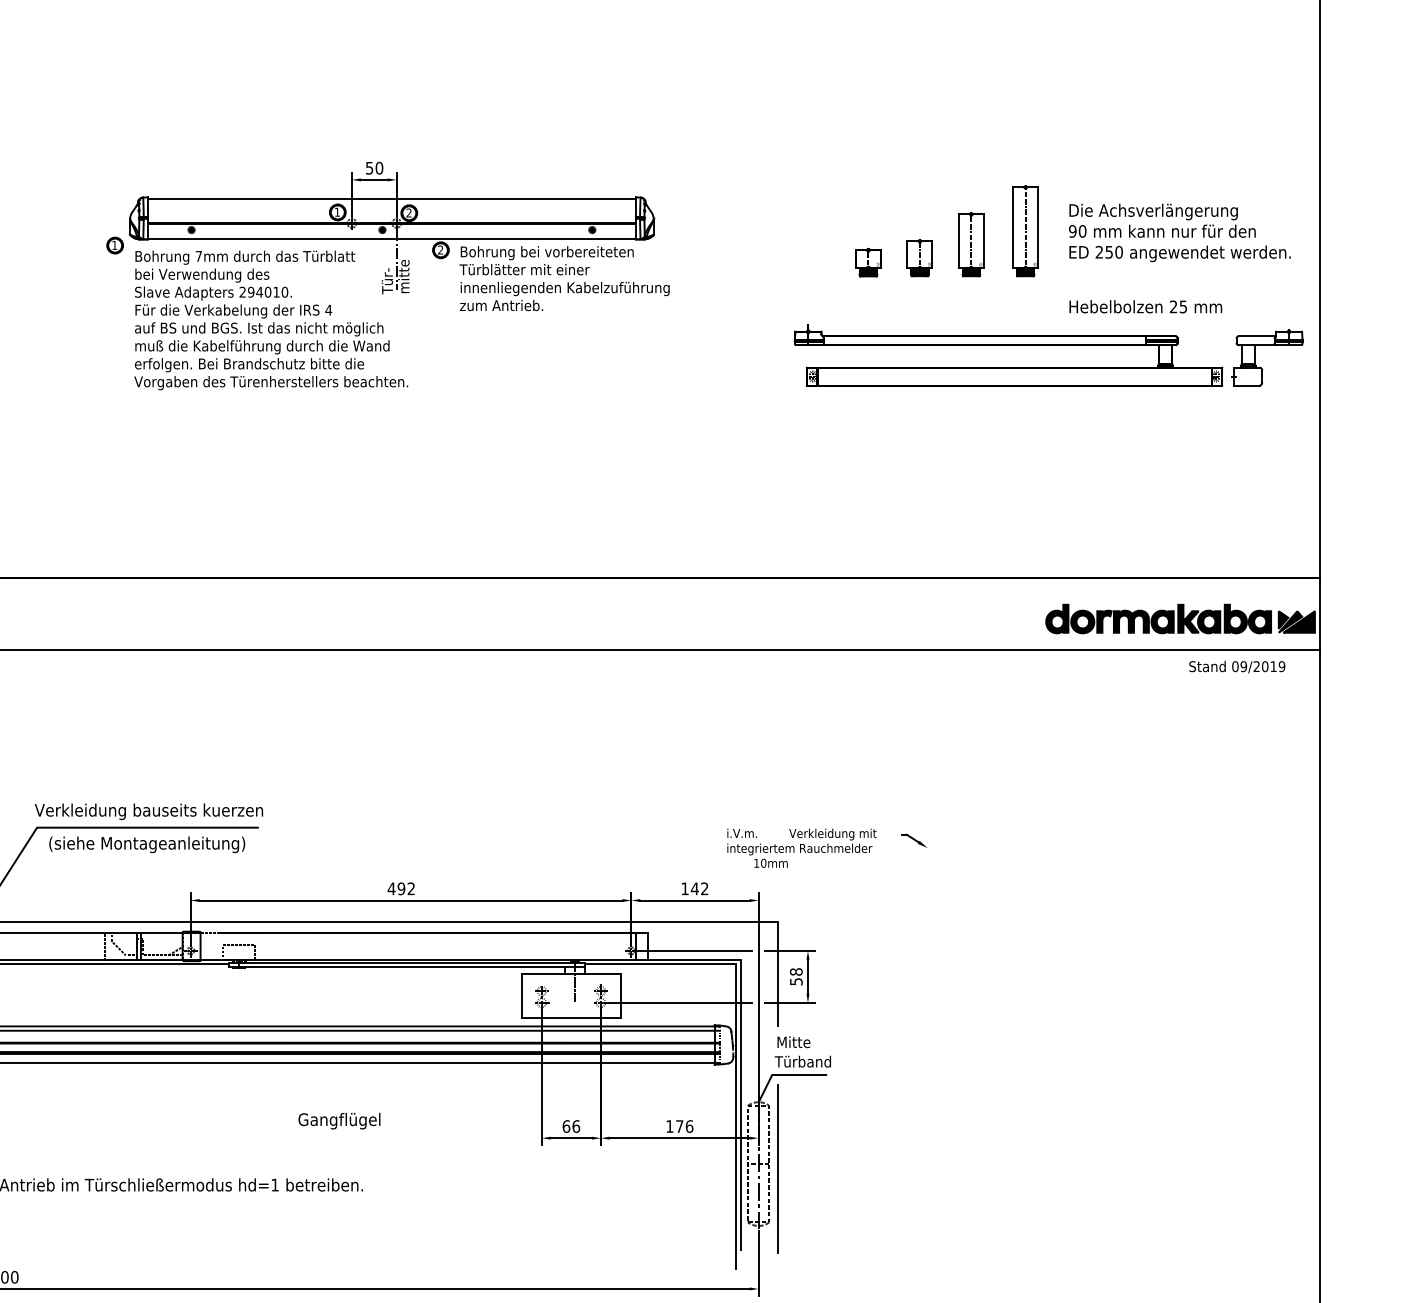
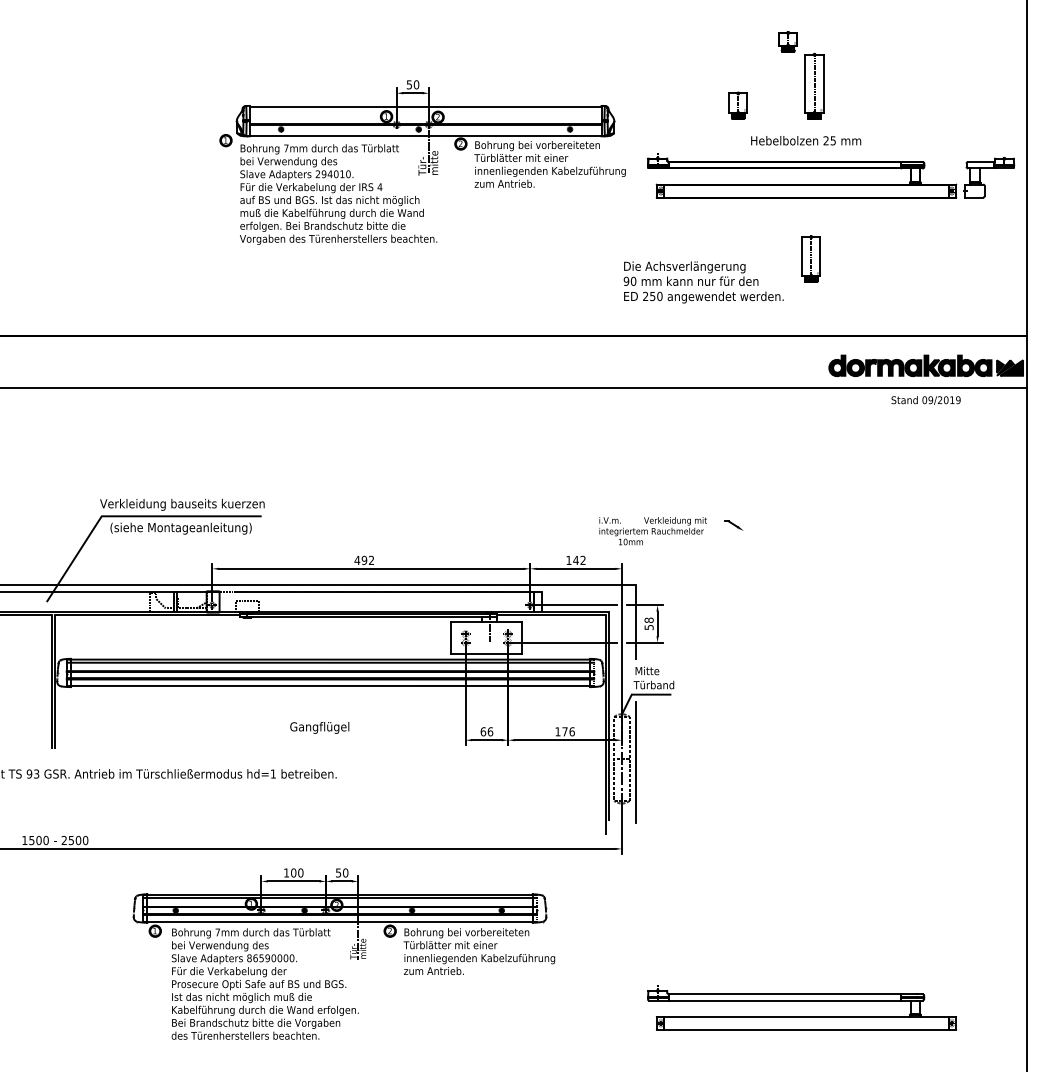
text: (1179, 232) -> (703, 282), moved
part: (970, 244) -> (810, 258), moved
part: (867, 262) -> (787, 41), moved
part: (387, 275) -> (422, 162), moved
text: (1146, 306) -> (806, 140), moved
text: (1236, 667) -> (925, 400), moved

